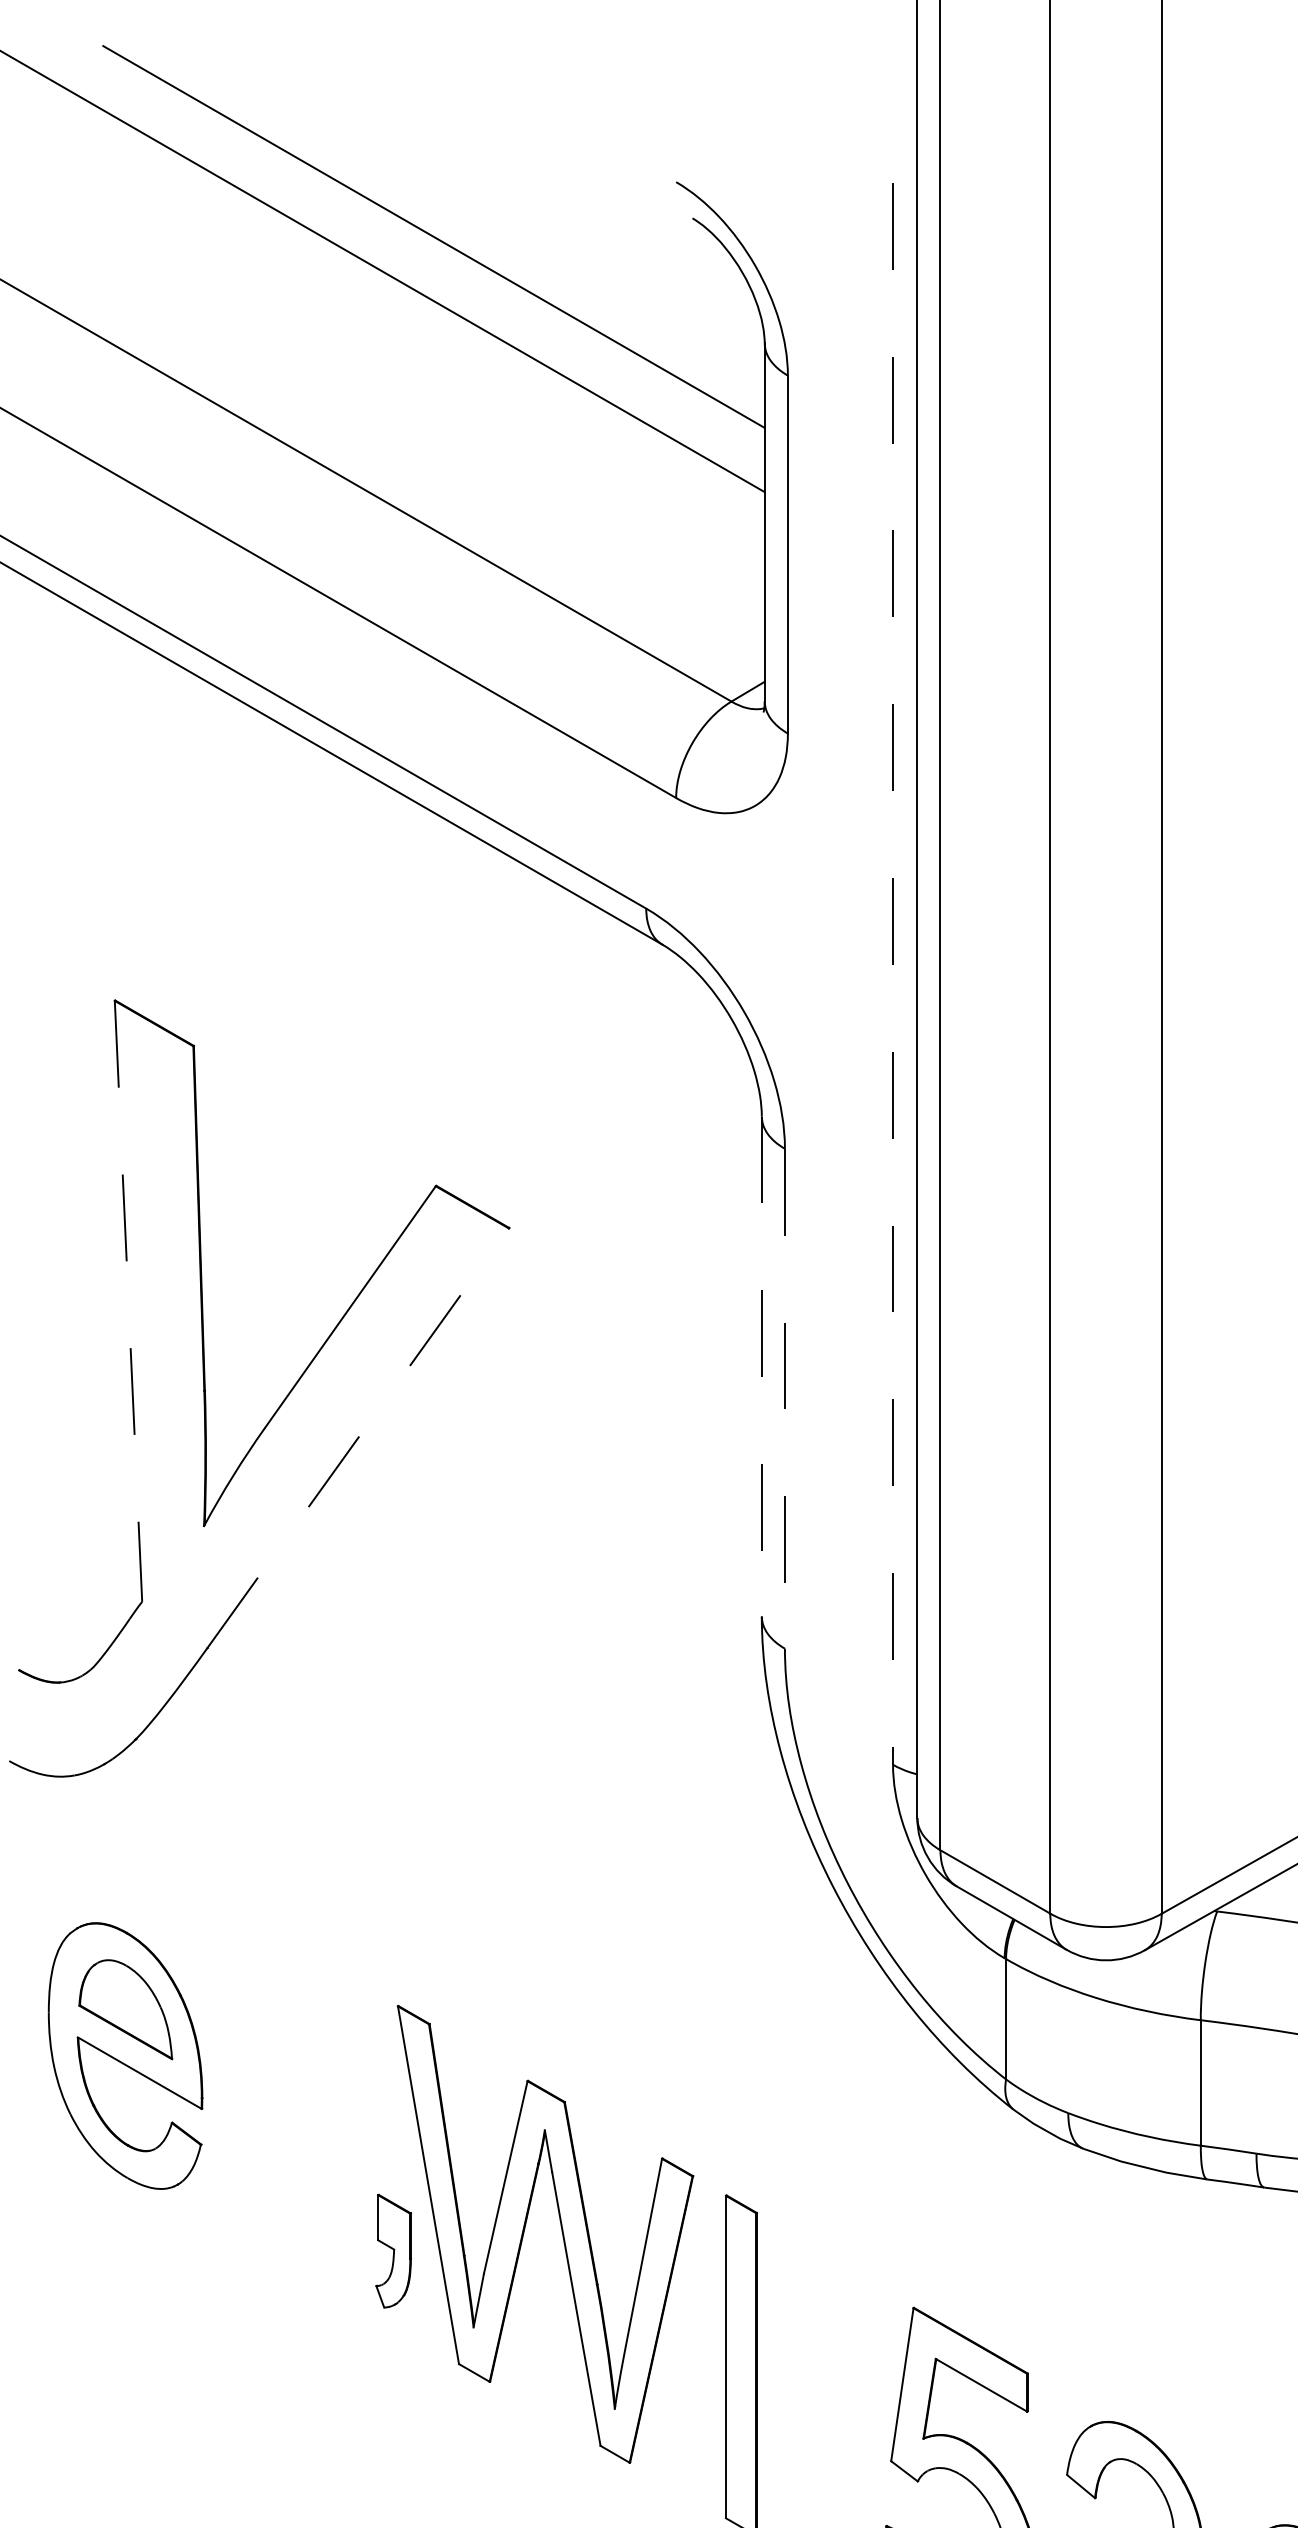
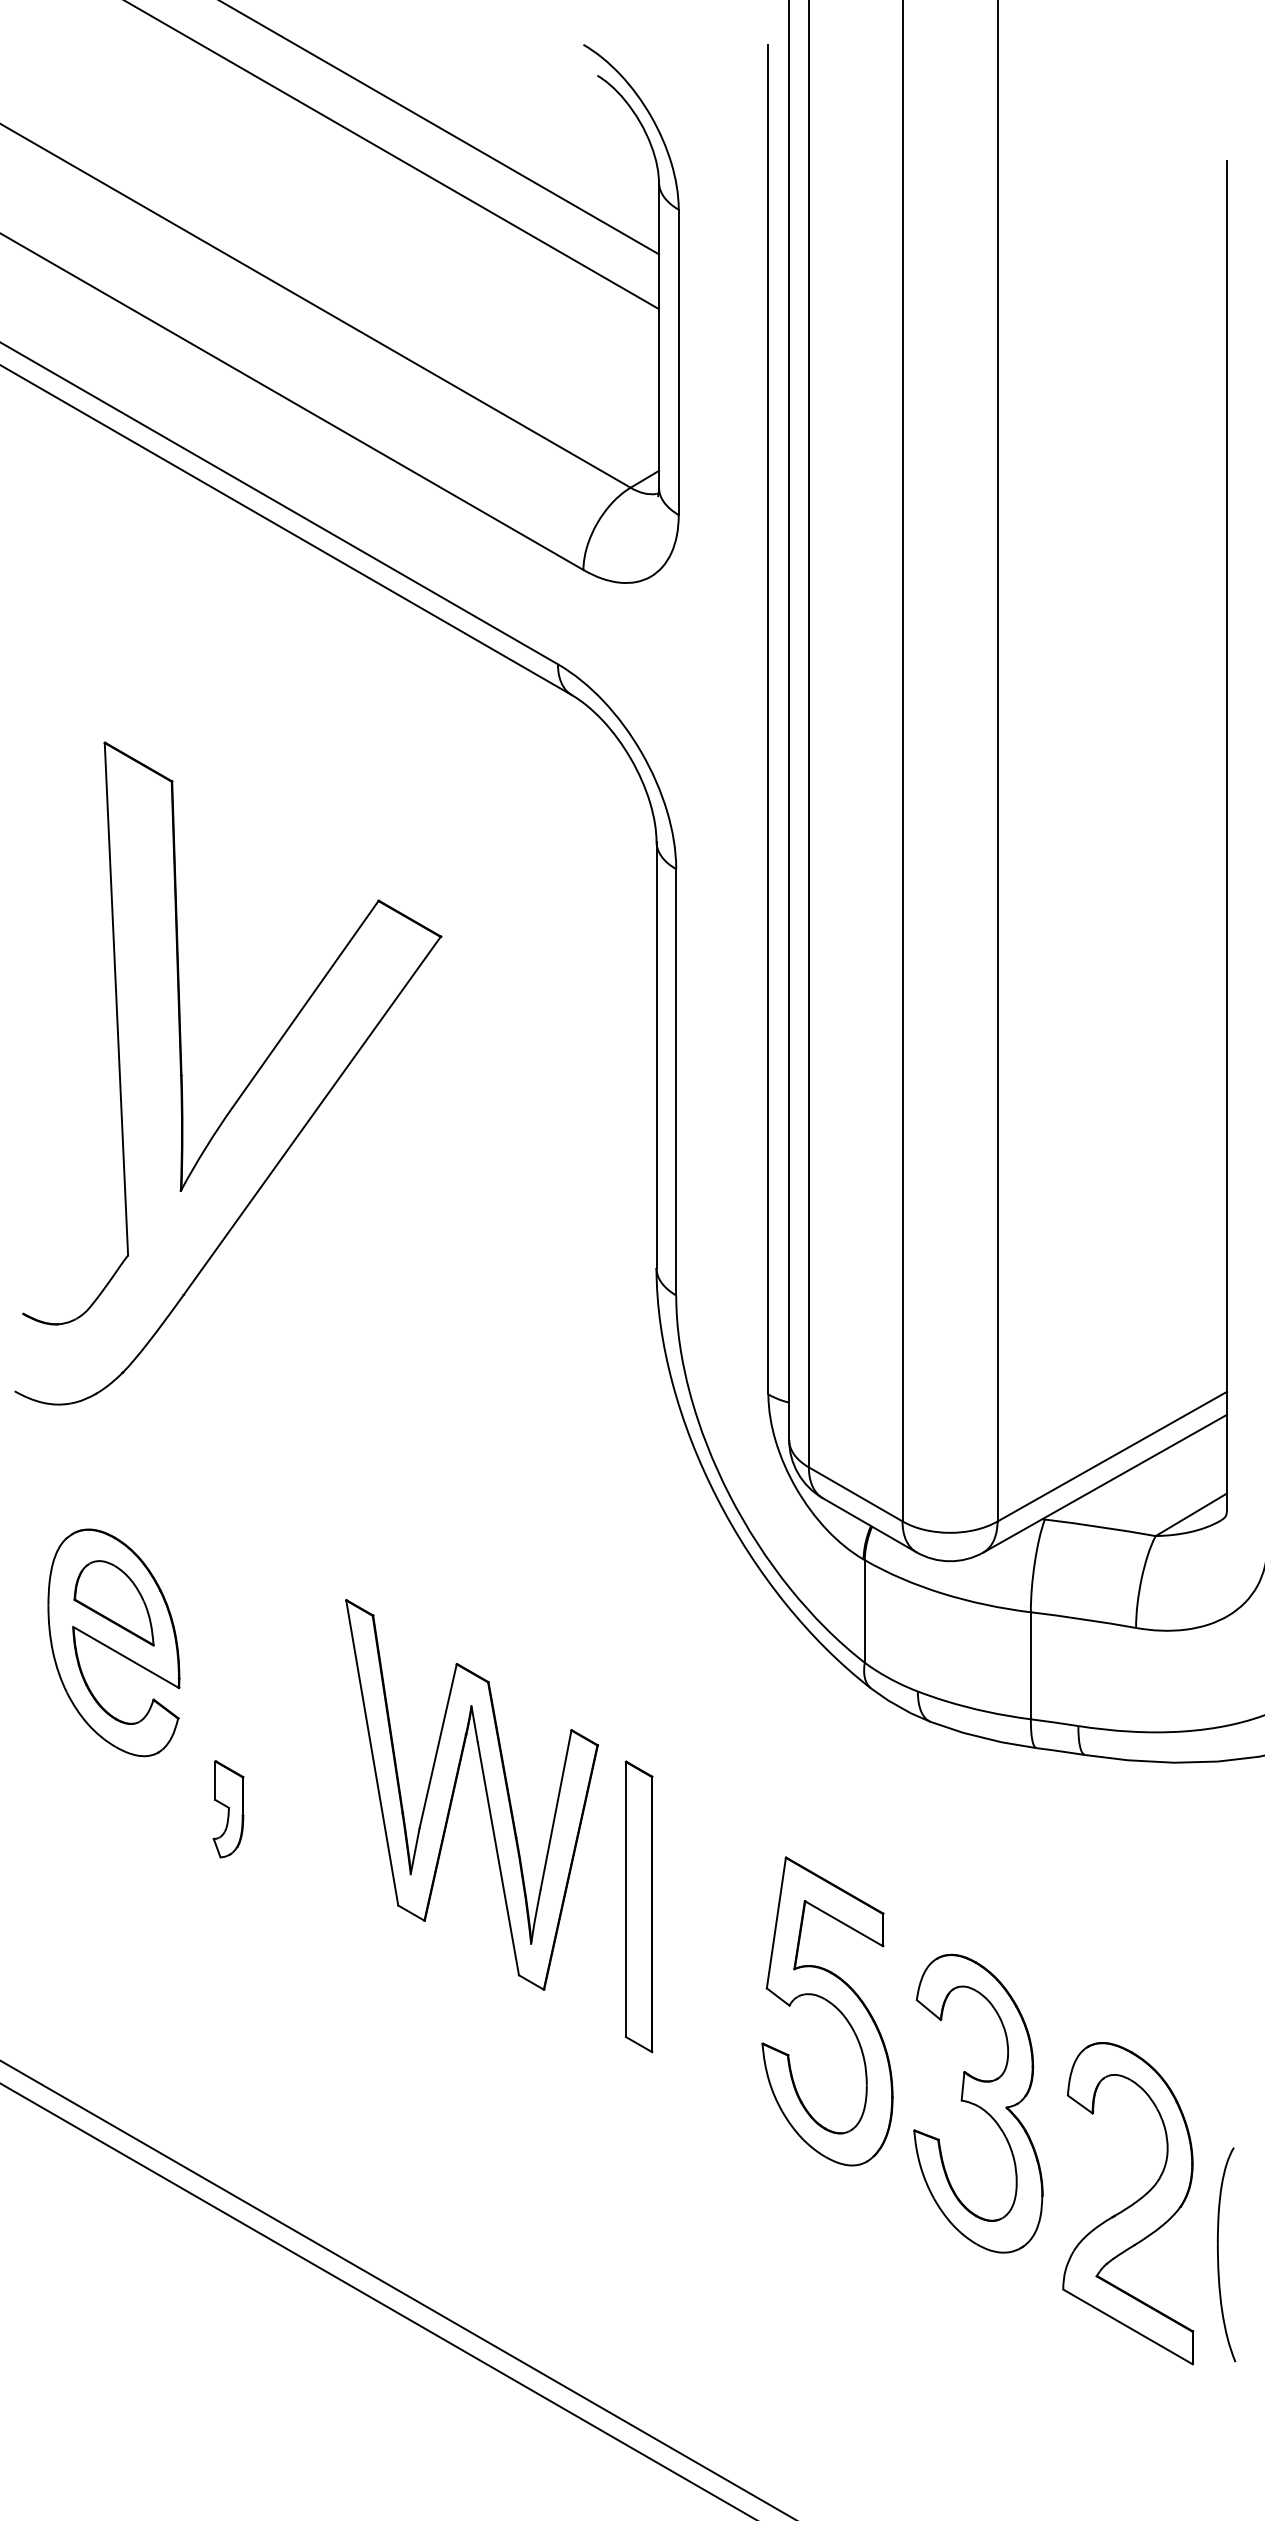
line: (893, 973) -> (768, 719), dashed -> solid
line: (128, 1301) -> (116, 999), dashed -> solid
line: (761, 1367) -> (656, 1055), dashed -> solid
line: (785, 1398) -> (676, 1082), dashed -> solid
line: (358, 1437) -> (312, 1115), dashed -> solid
part: (393, 2251) -> (228, 1809), moved

